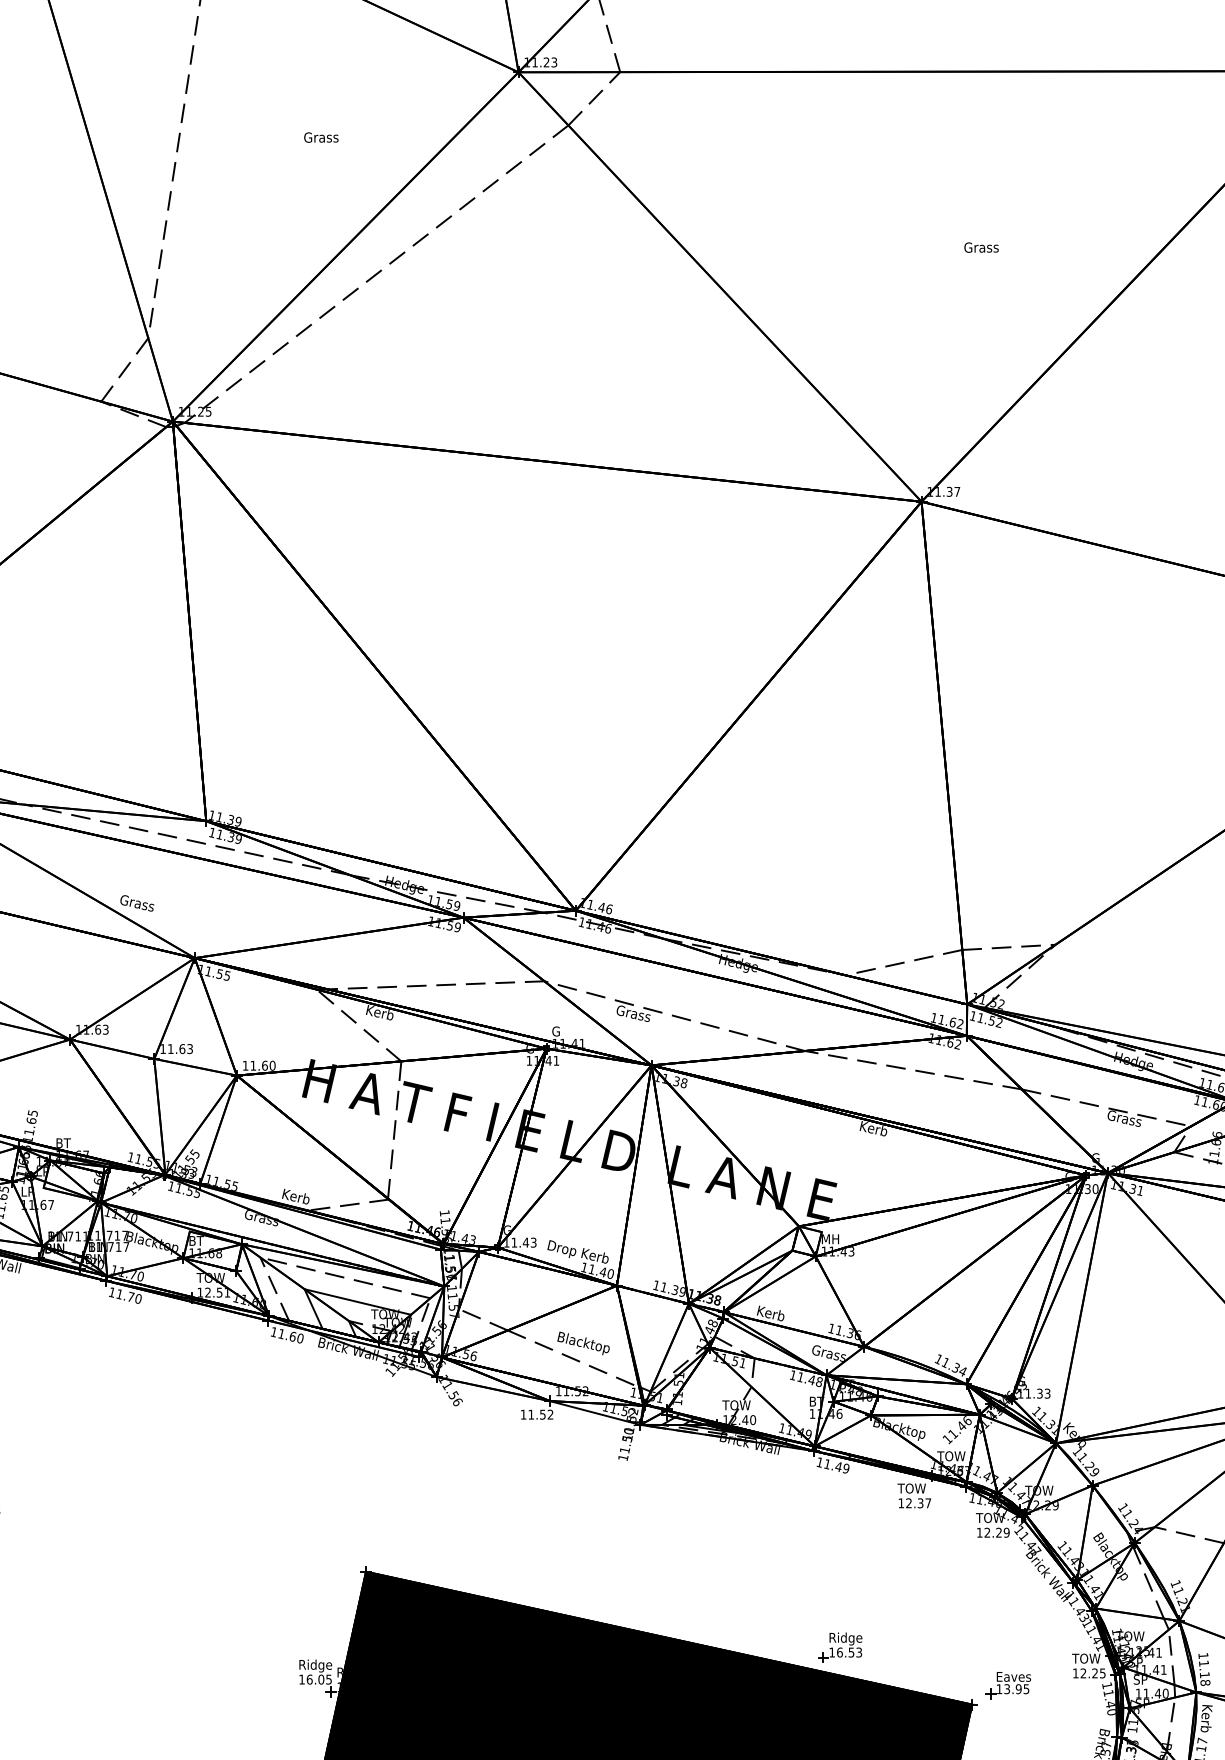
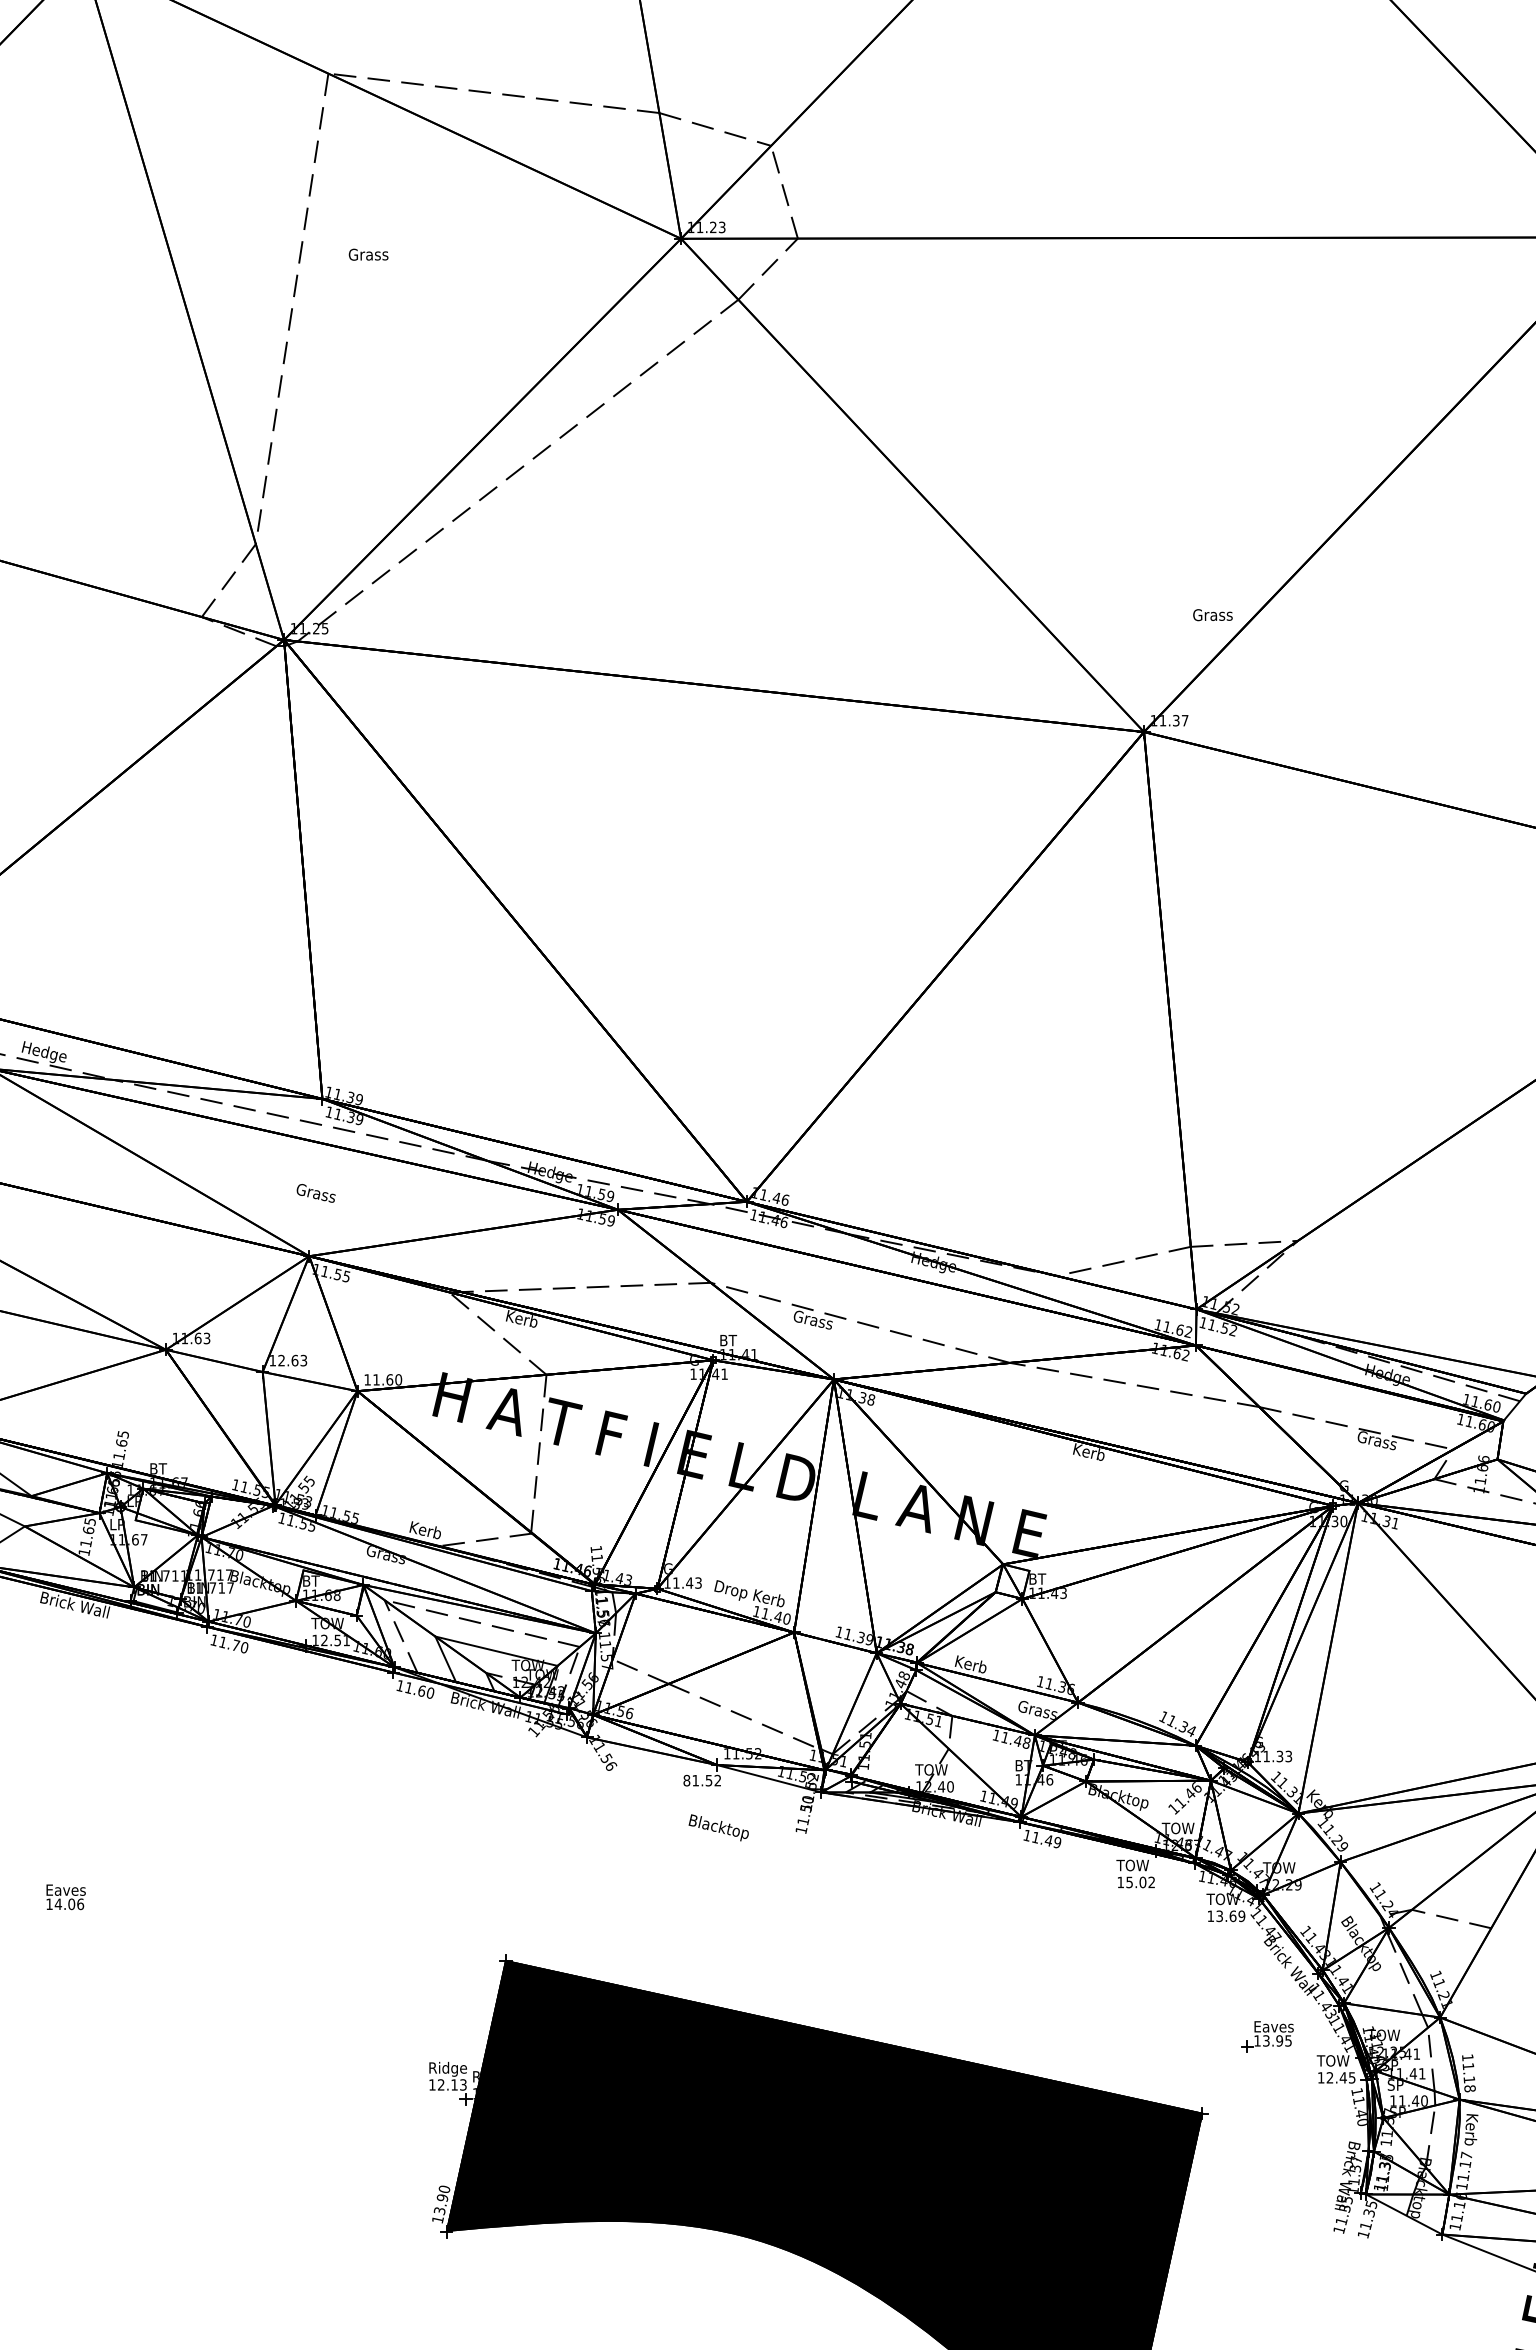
text: (321, 137) -> (368, 254), moved
text: (981, 247) -> (1212, 615), moved
text: (136, 903) -> (315, 1193), moved
text: (559, 1031) -> (728, 1340), G -> BT
text: (170, 1048) -> (281, 1360), 11.63 -> 12.63
text: (830, 1238) -> (1039, 1578), MH -> BT
text: (583, 1343) -> (718, 1827), moved
text: (523, 1414) -> (686, 1780), 11.52 -> 81.52
text: (918, 1503) -> (1140, 1882), 12.37 -> 15.02
text: (993, 1532) -> (1226, 1916), 12.29 -> 13.69
part: (840, 1647) -> (1050, 2047), removed
text: (1094, 1673) -> (1342, 2077), 12.25 -> 12.45
text: (318, 1679) -> (451, 2084), 16.05 -> 12.13
part: (1008, 1685) -> (1267, 2036), moved

